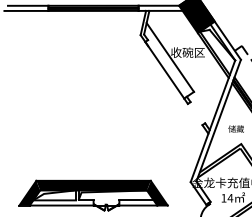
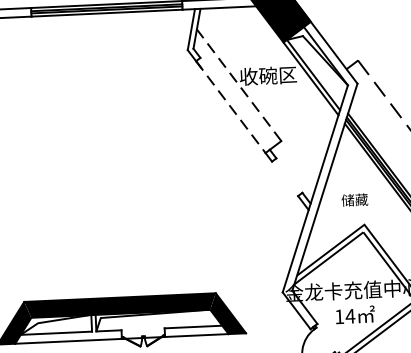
line: (170, 57) -> (239, 85), solid -> dashed
line: (165, 70) -> (232, 107), solid -> dashed

